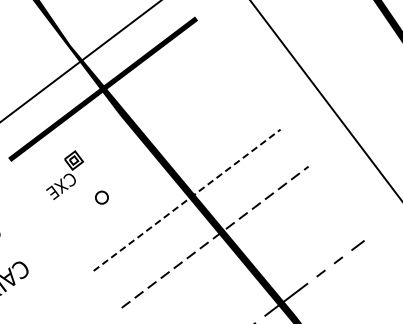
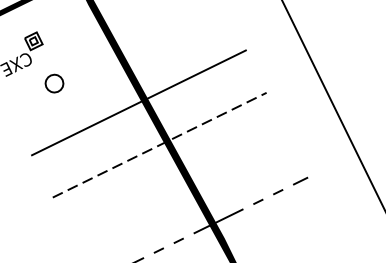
circle: (101, 197) -> (54, 83), size x1.43
line: (187, 199) -> (139, 102), dashed -> solid

